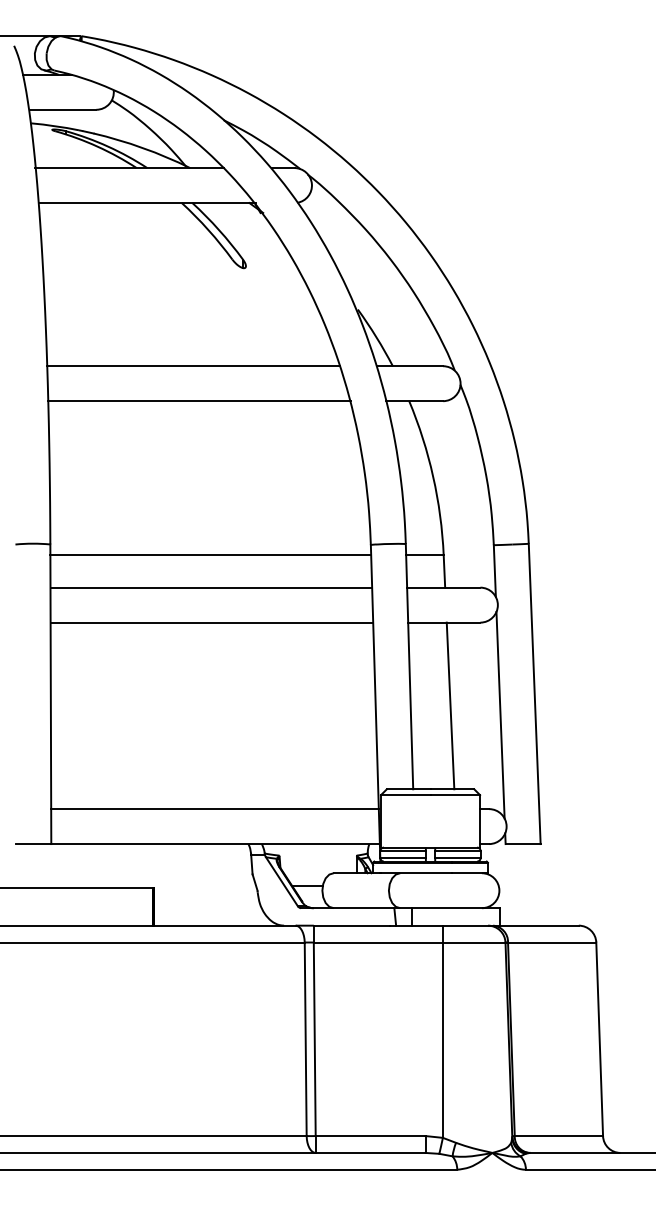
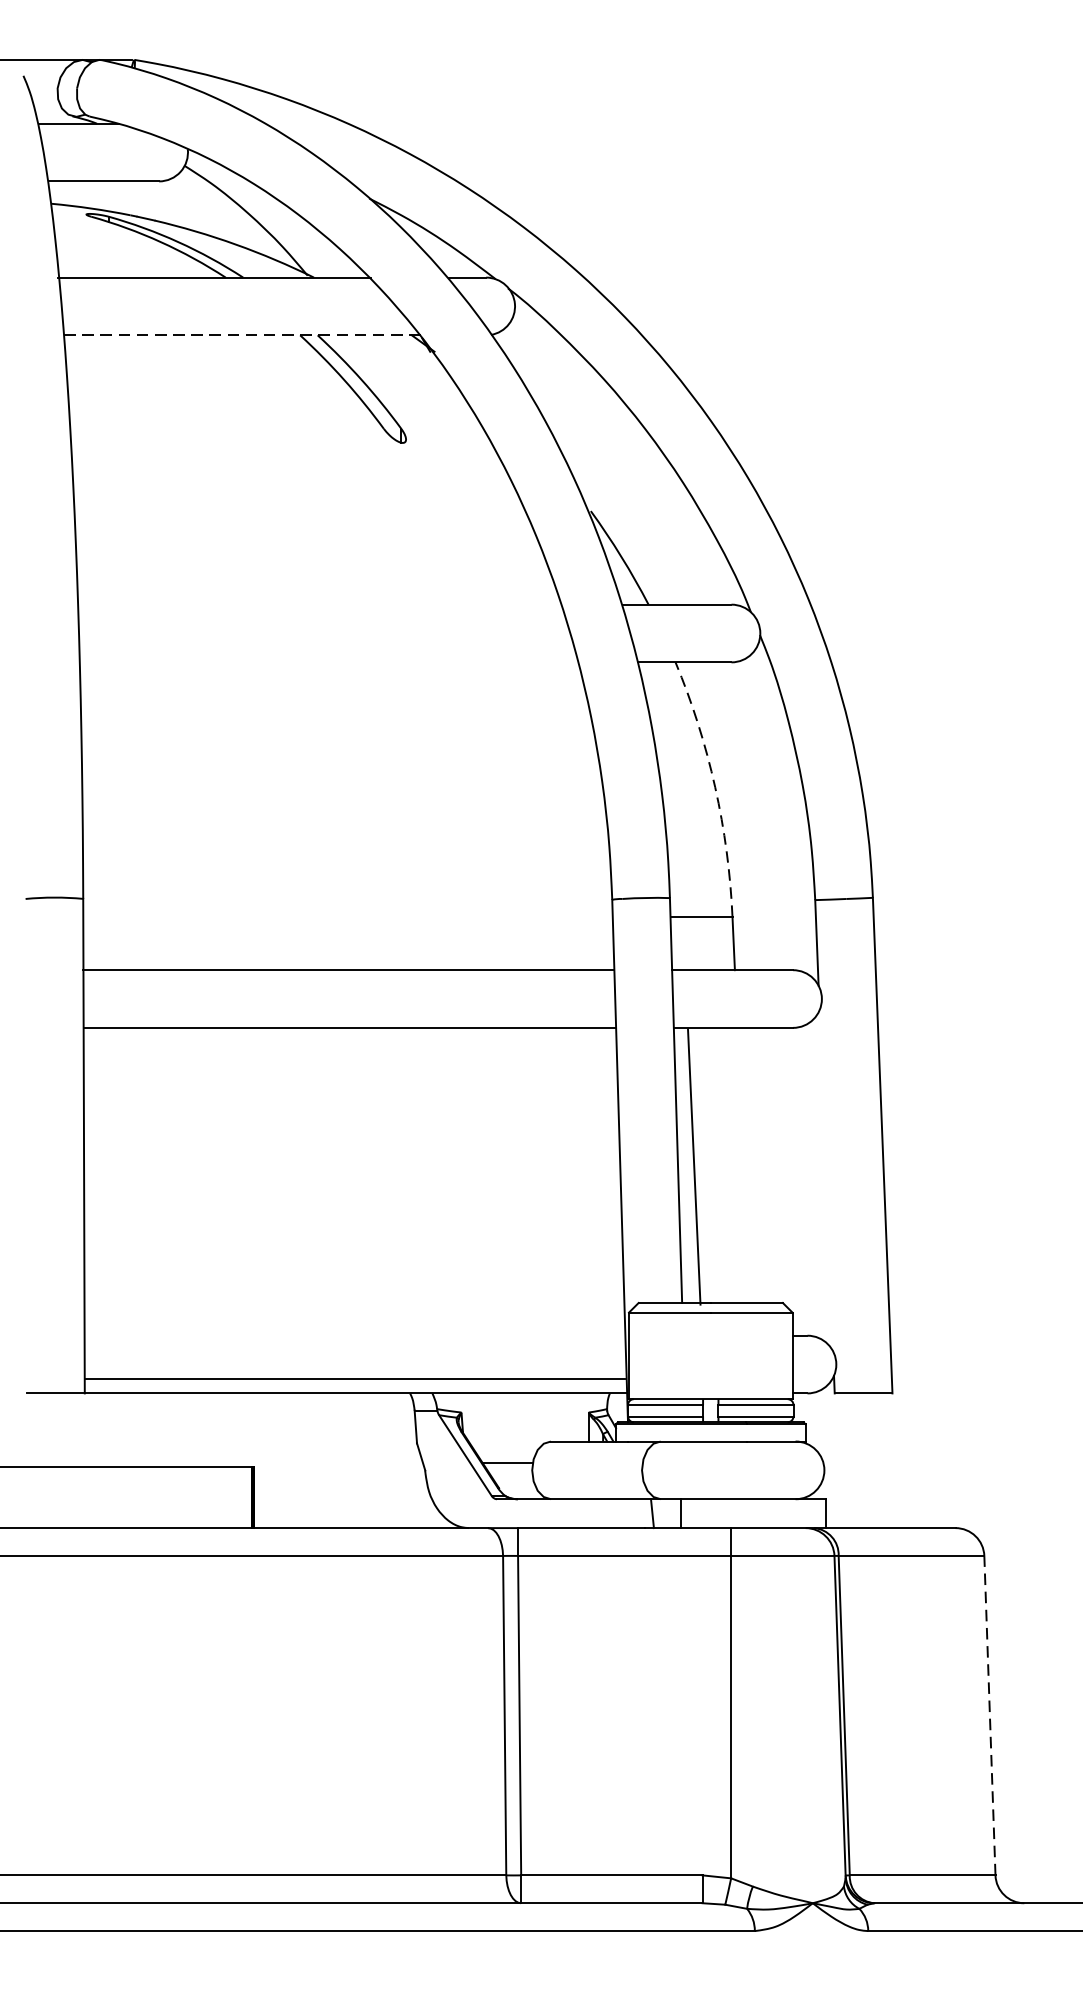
line: (147, 203) -> (243, 336), solid -> dashed
line: (193, 366) -> (319, 605), removed
line: (199, 401) -> (329, 662), removed
arc: (433, 476) -> (715, 786), solid -> dashed
line: (210, 555) -> (347, 917), removed
line: (450, 705) -> (694, 1166), moved
line: (500, 715) -> (826, 1181), removed
line: (214, 809) -> (354, 1379), moved
line: (599, 1039) -> (989, 1715), solid -> dashed

